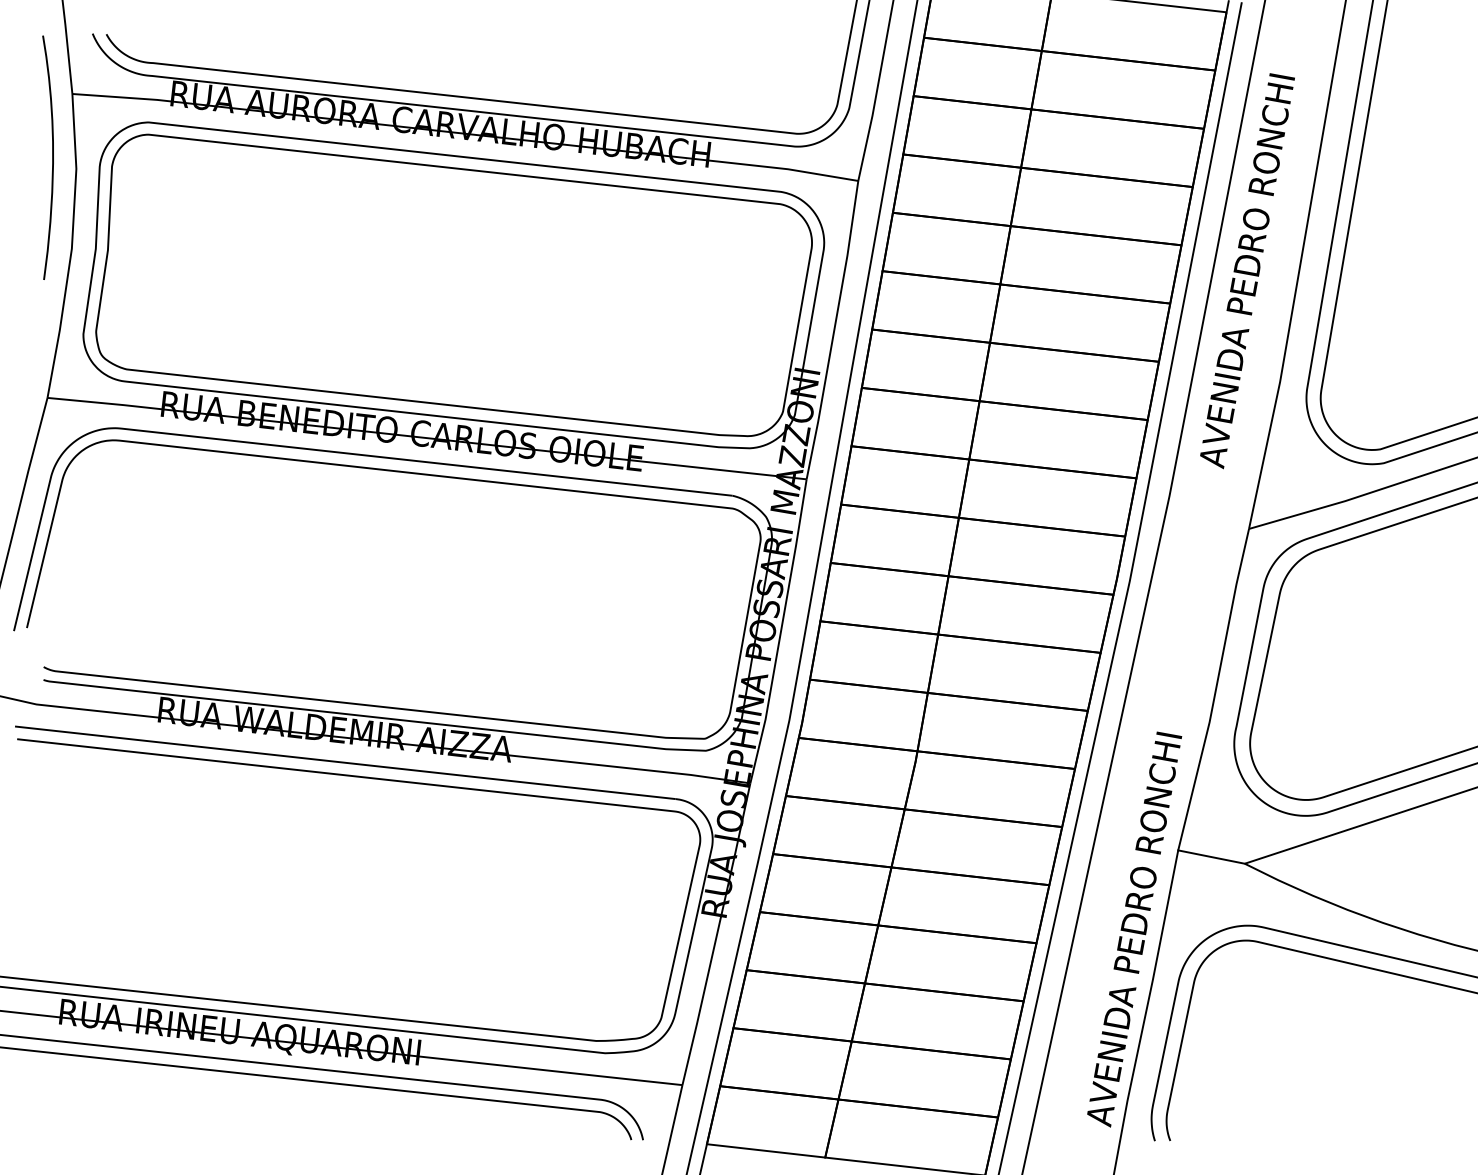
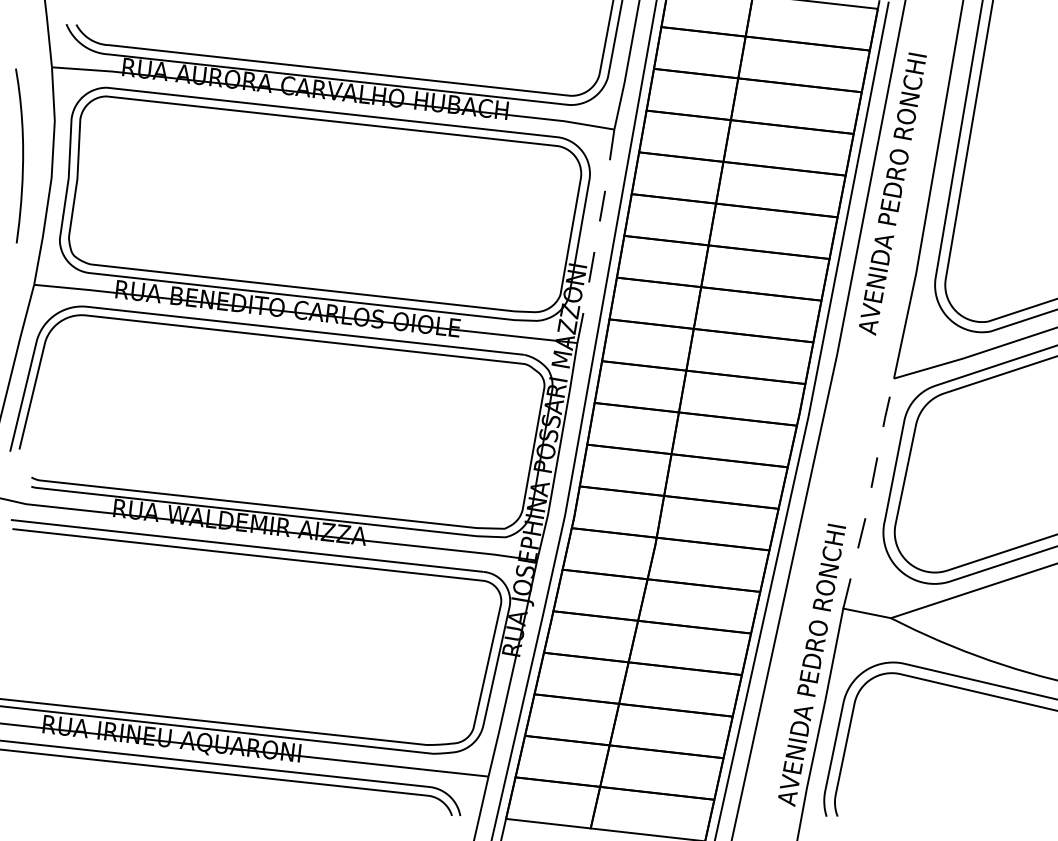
curve: (52, 157) -> (22, 155), moved
line: (834, 330) -> (597, 236), solid -> dashed
line: (1216, 689) -> (870, 493), solid -> dashed

